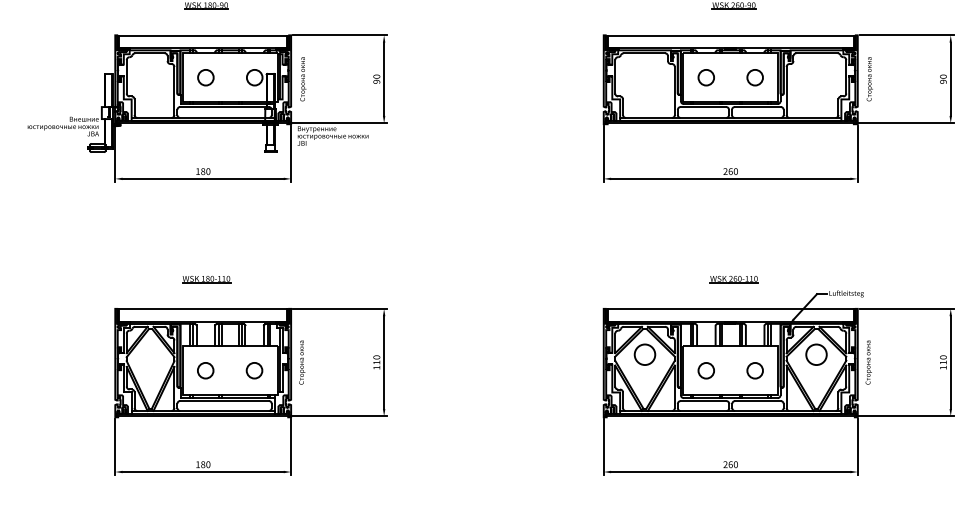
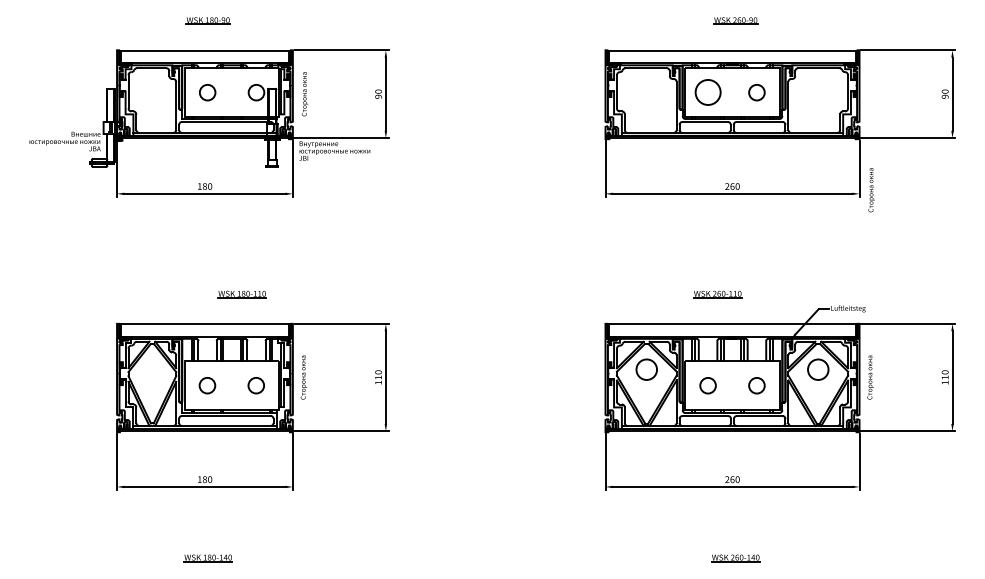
circle: (705, 77) -> (707, 92), size x1.6
text: (869, 79) -> (871, 190), moved
part: (205, 279) -> (241, 294), moved
part: (733, 279) -> (717, 294), moved

